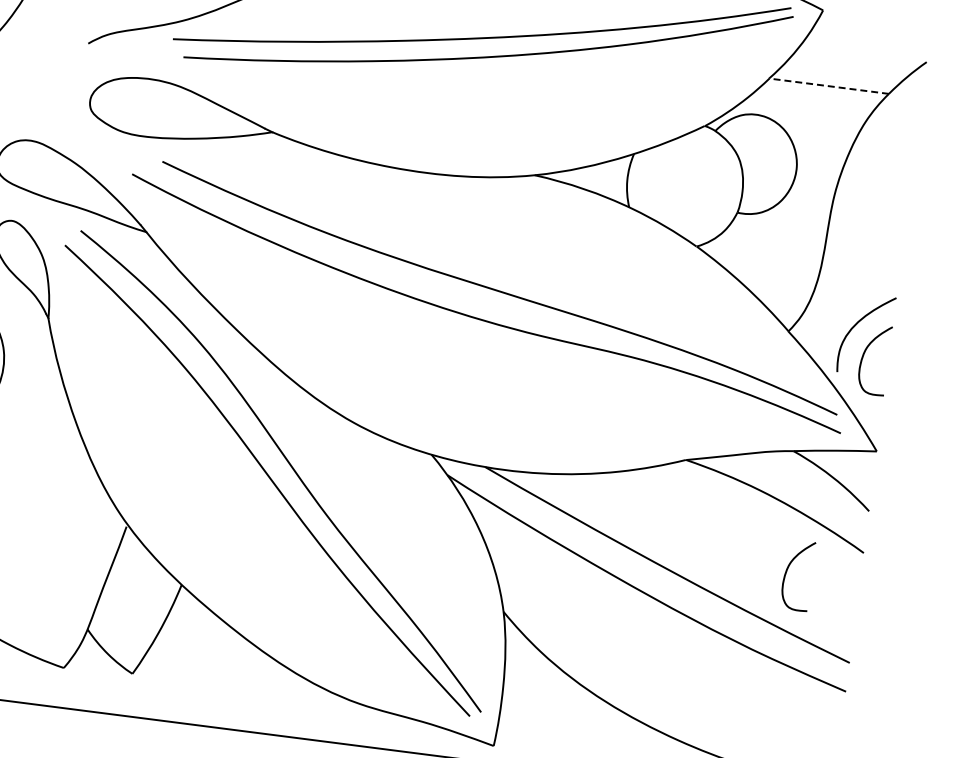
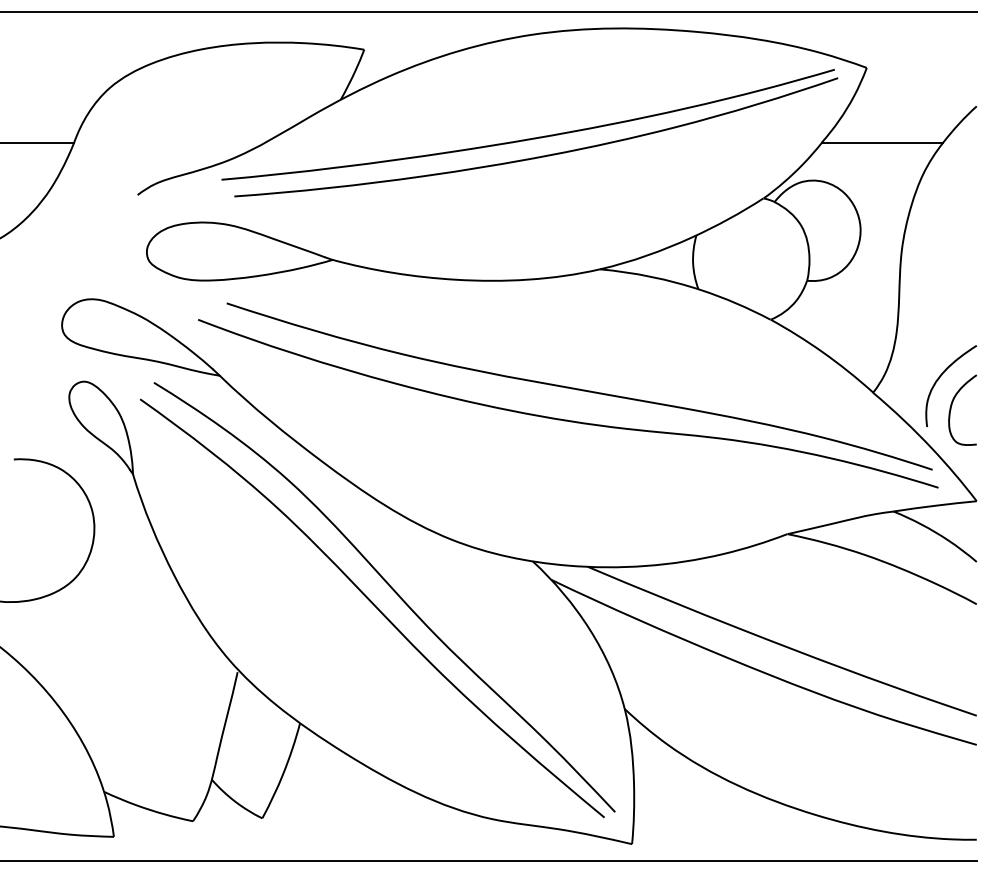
line: (829, 85) -> (882, 142), dashed -> solid
curve: (788, 569) -> (903, 630), removed

